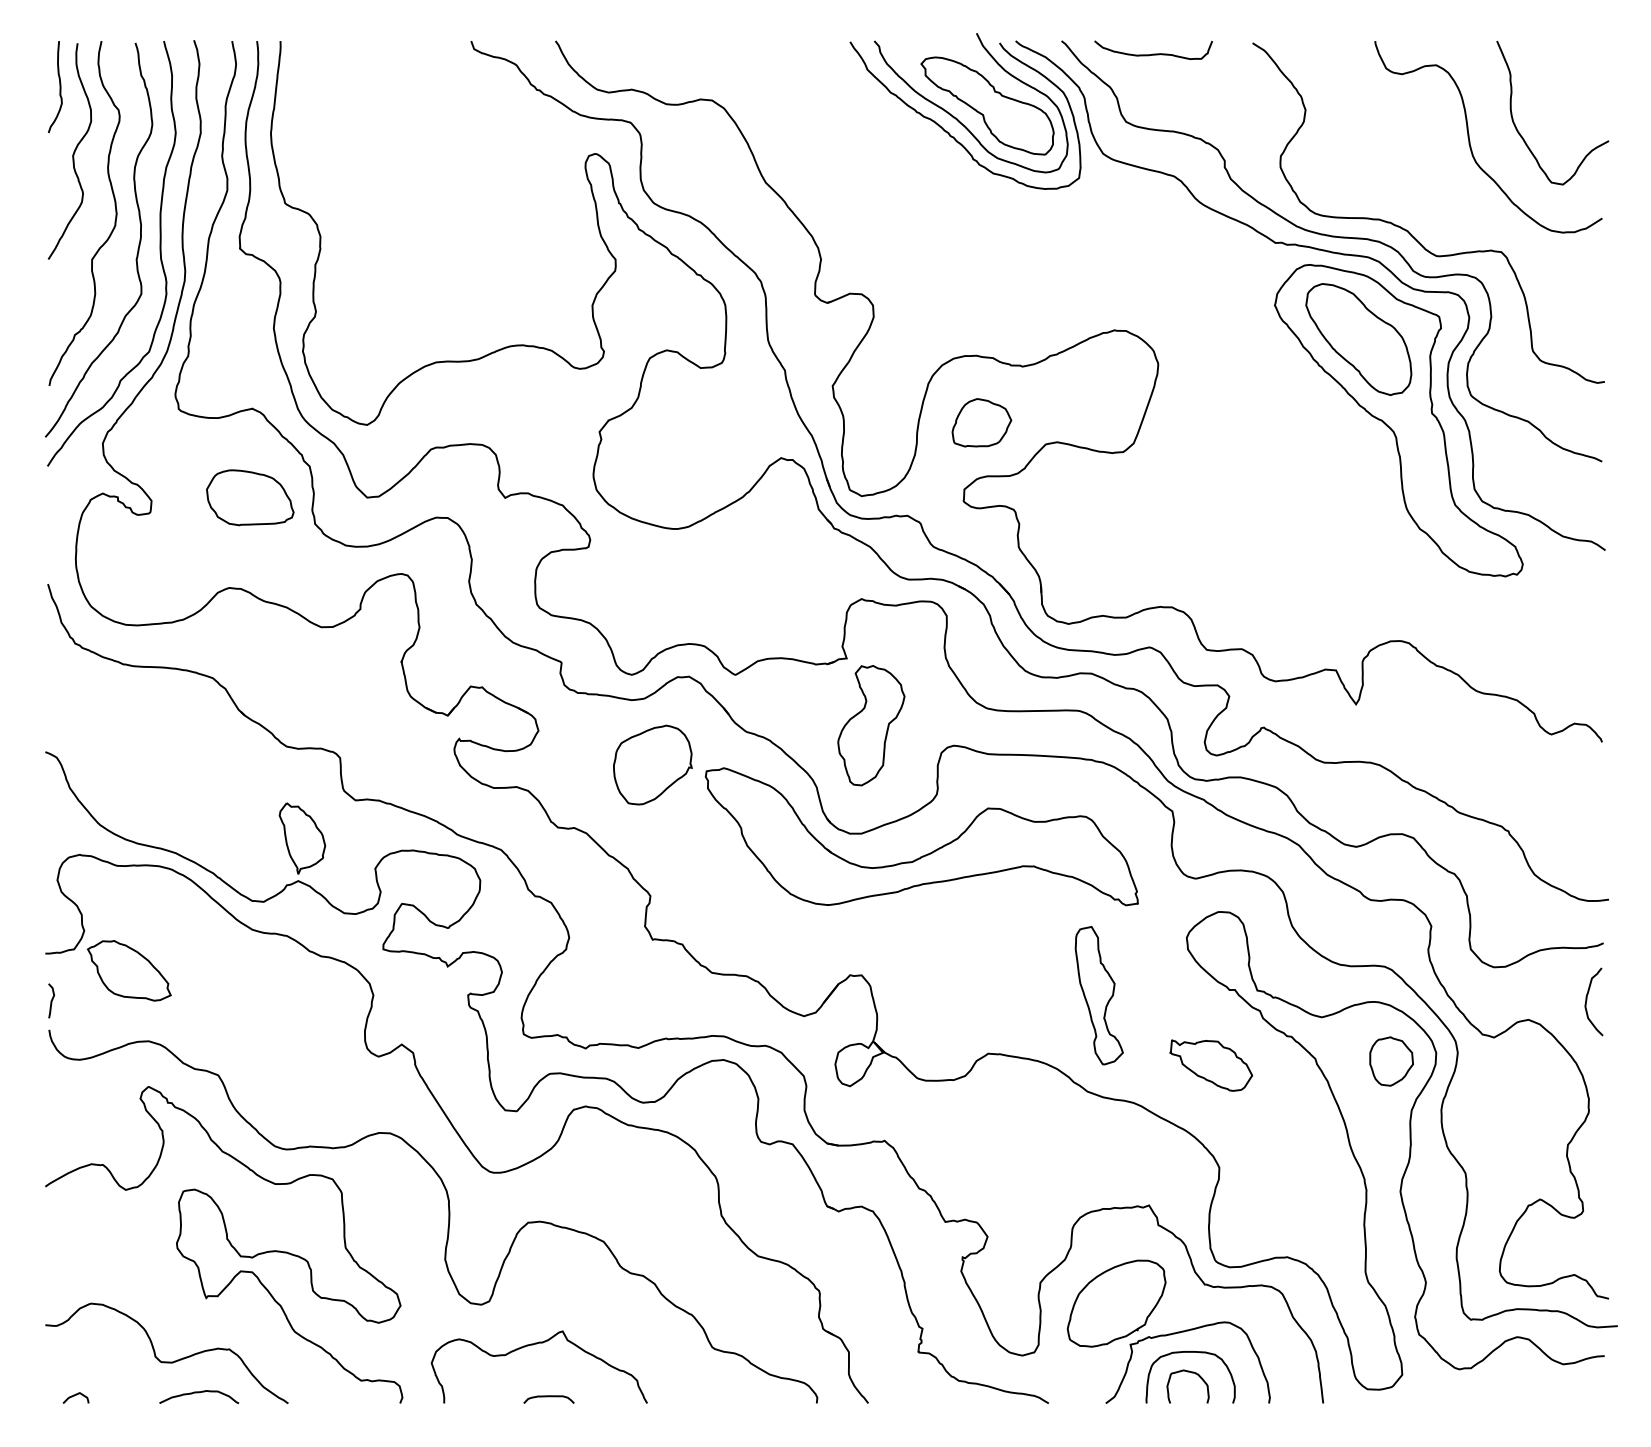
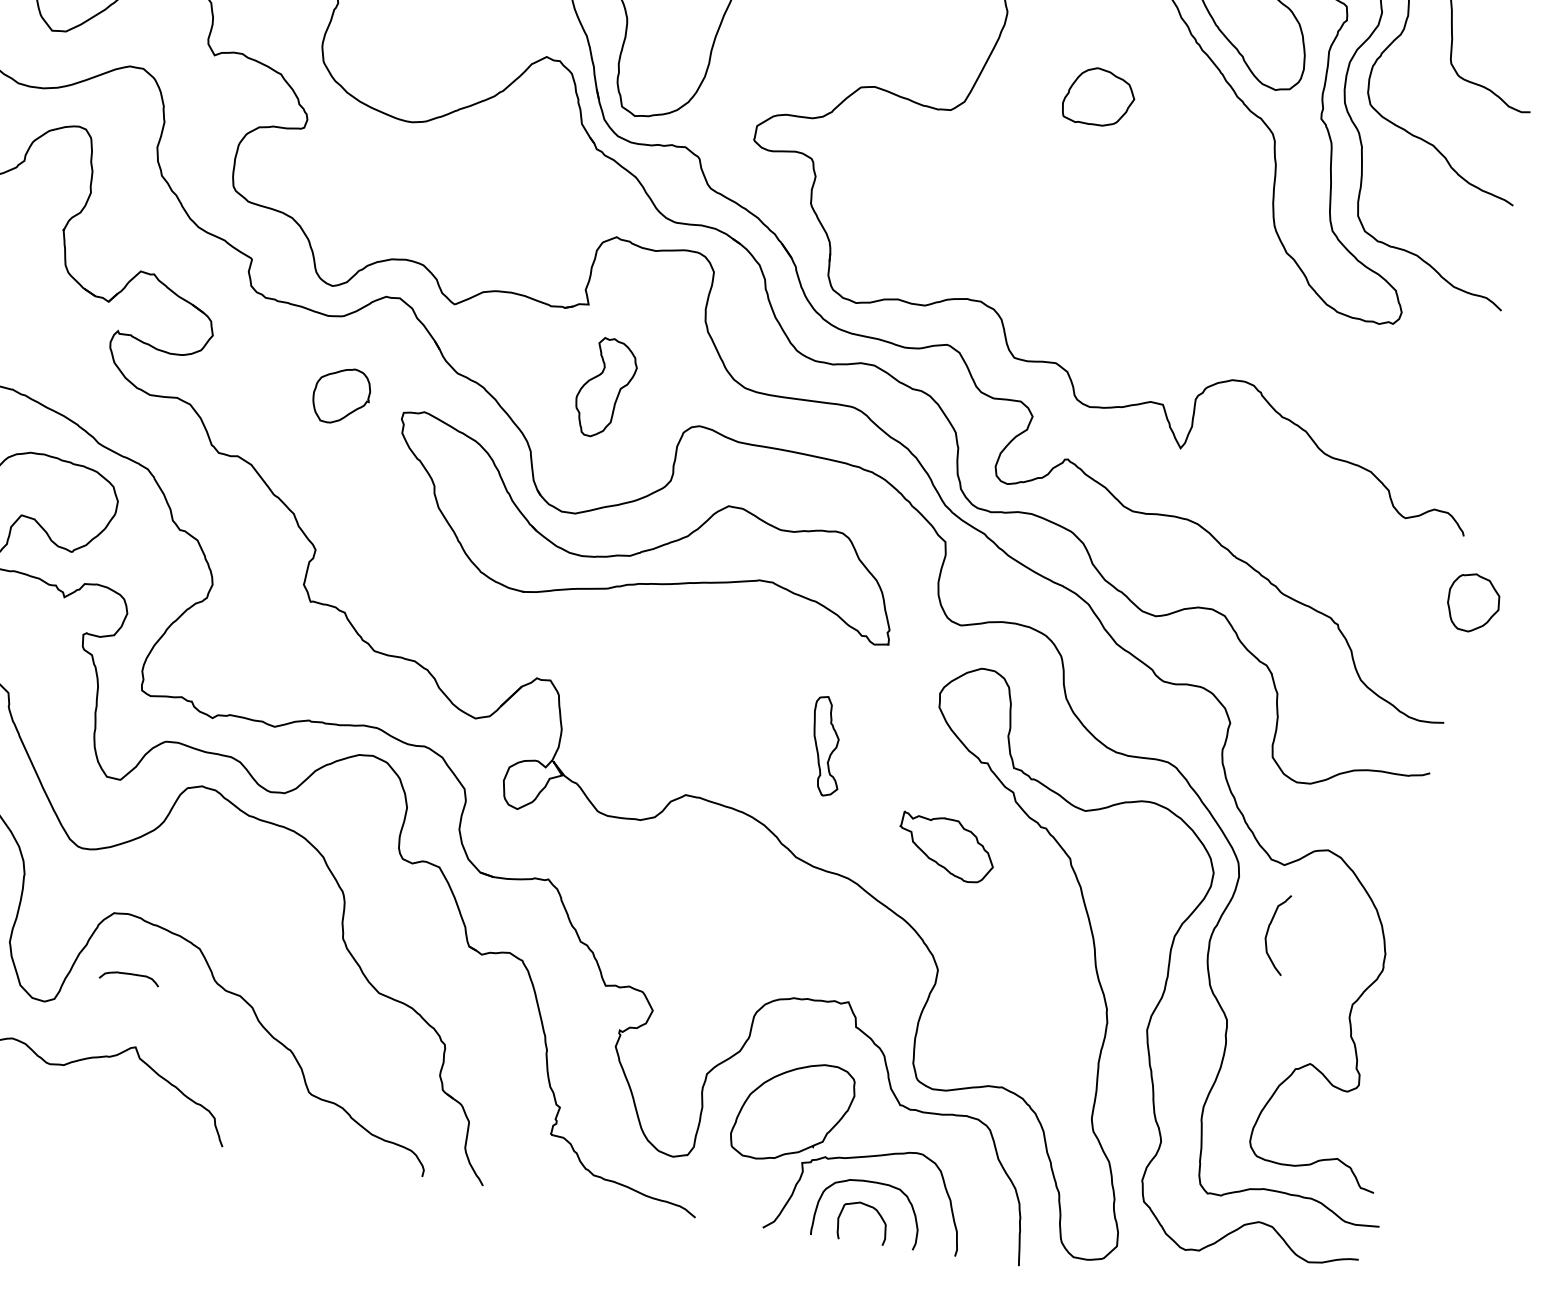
part: (981, 422) -> (1098, 96), moved
part: (871, 725) -> (606, 387), size x0.7
part: (652, 764) -> (341, 395), size x0.6
part: (1098, 995) -> (825, 745), size x0.6
curve: (1587, 1000) -> (1269, 931), moved
part: (1391, 1061) -> (1473, 603), moved
curve: (548, 1397) -> (129, 975), moved

